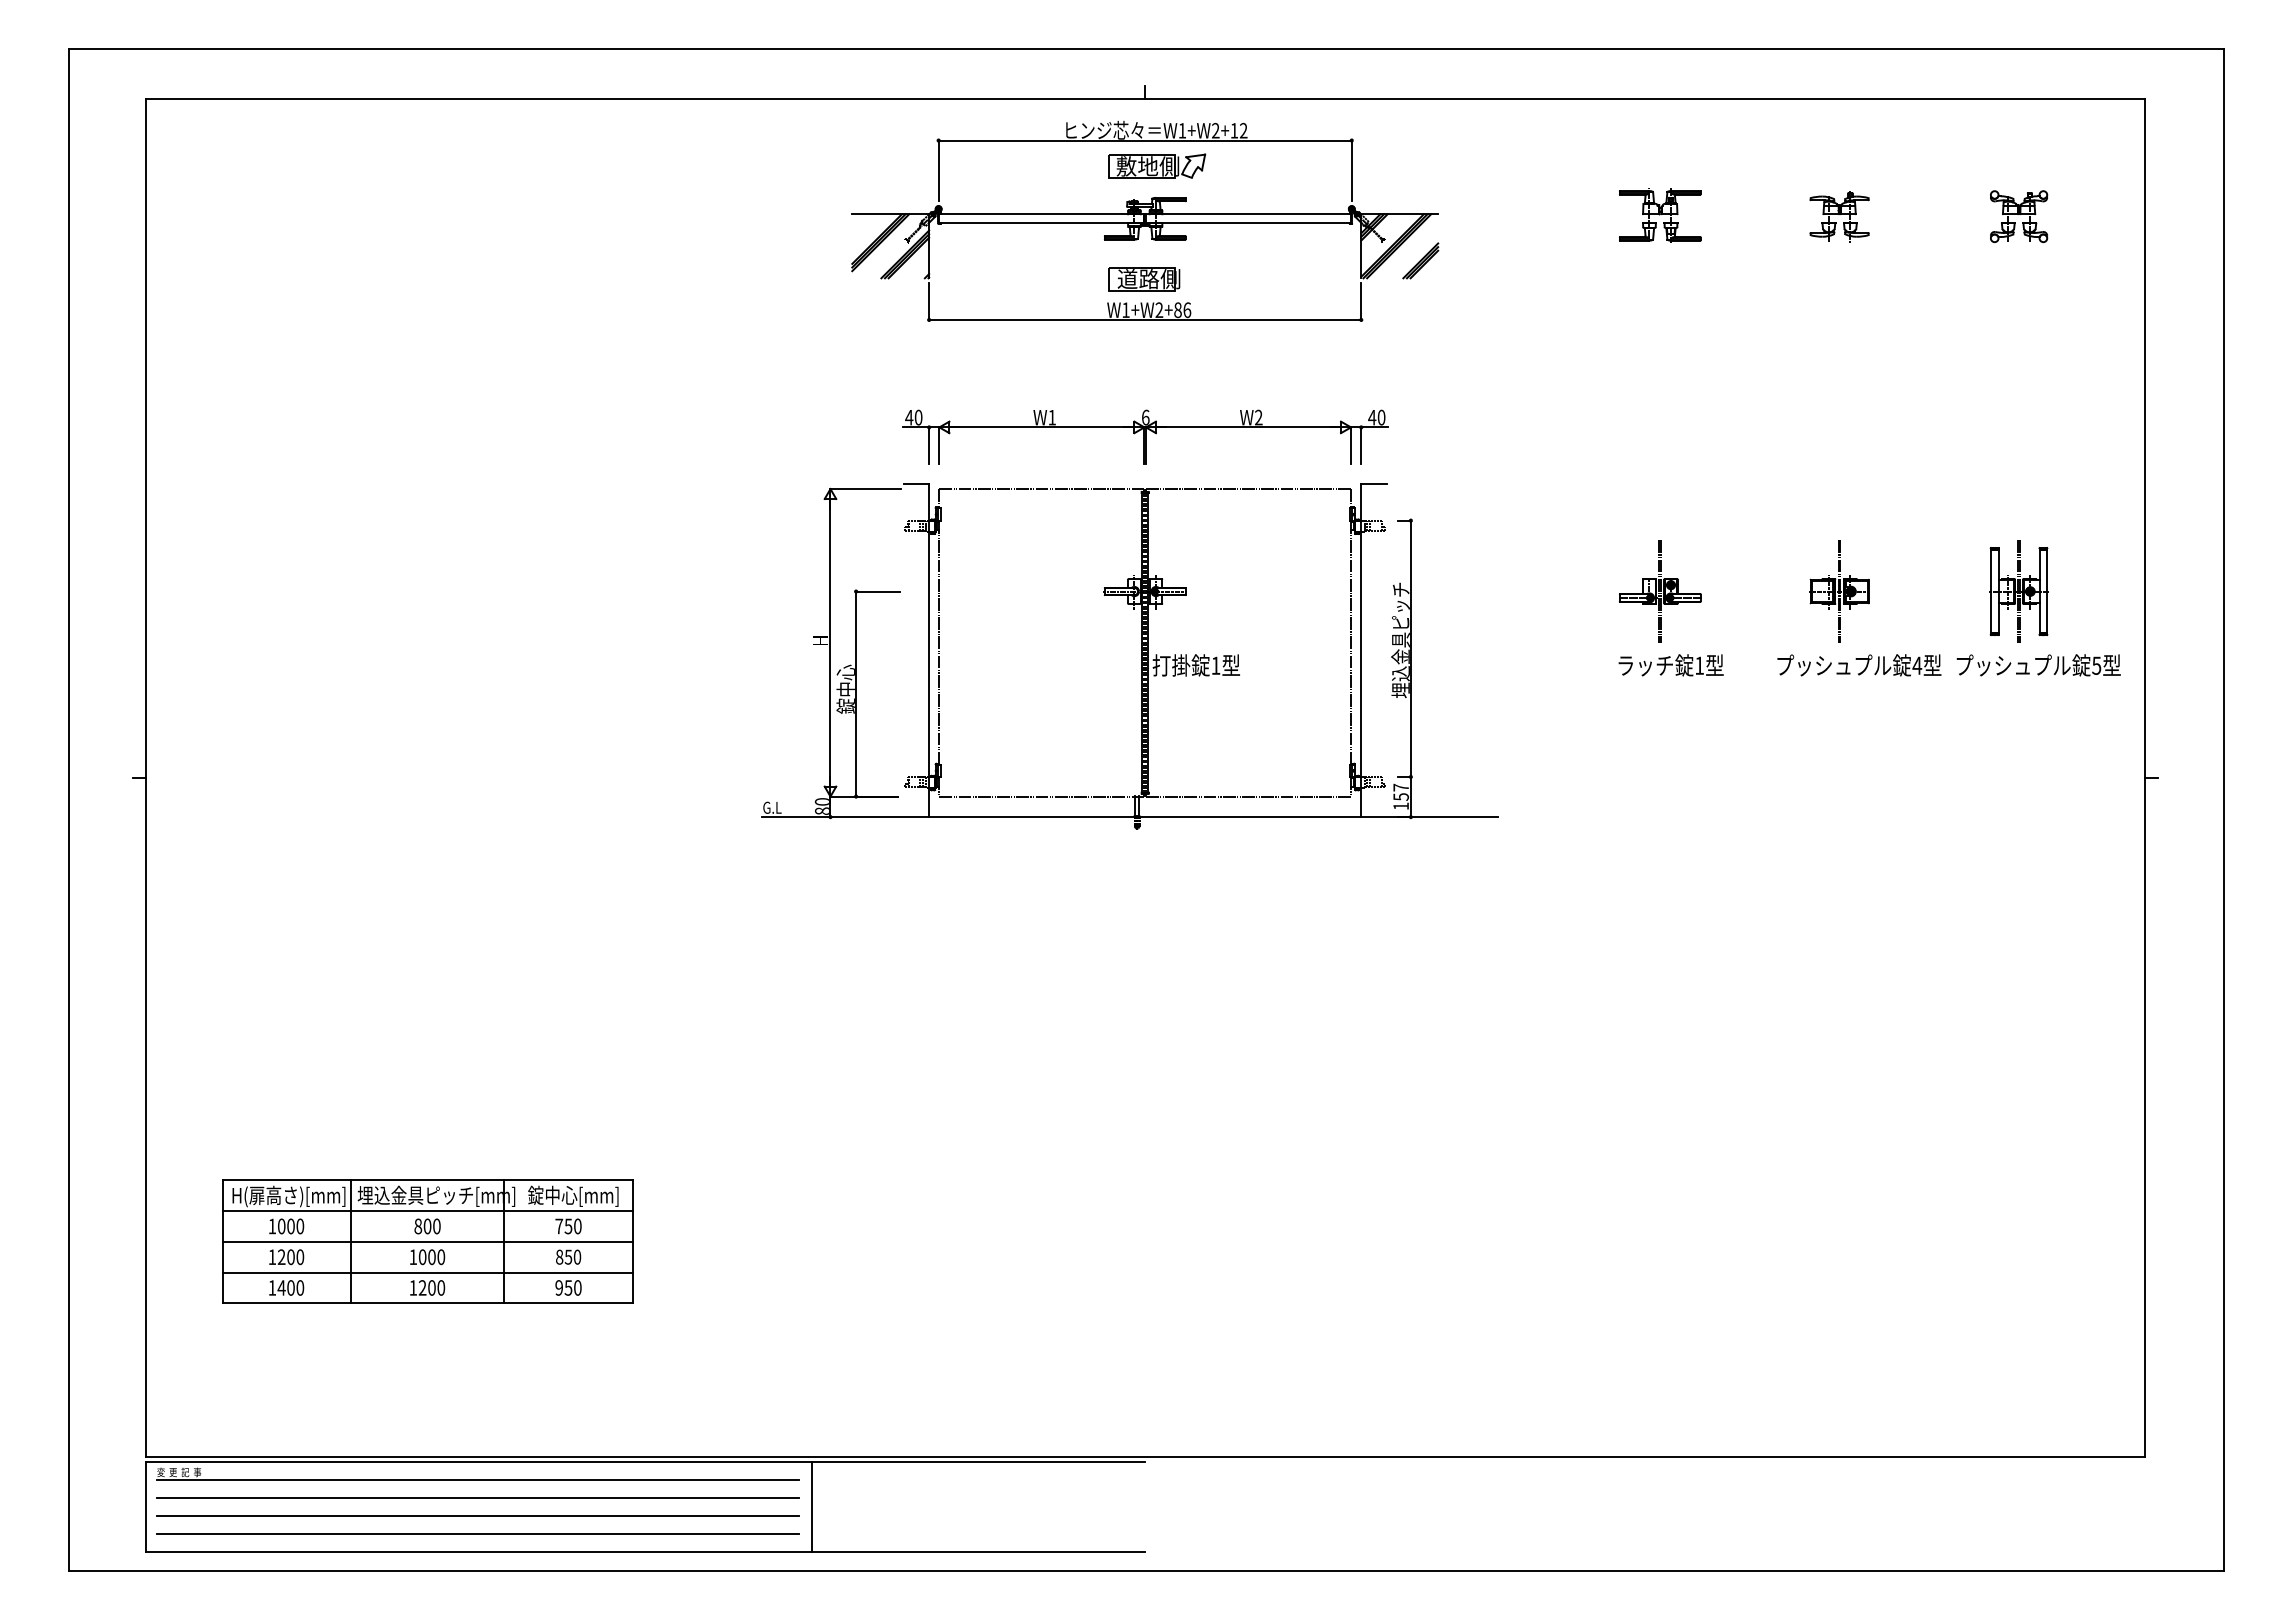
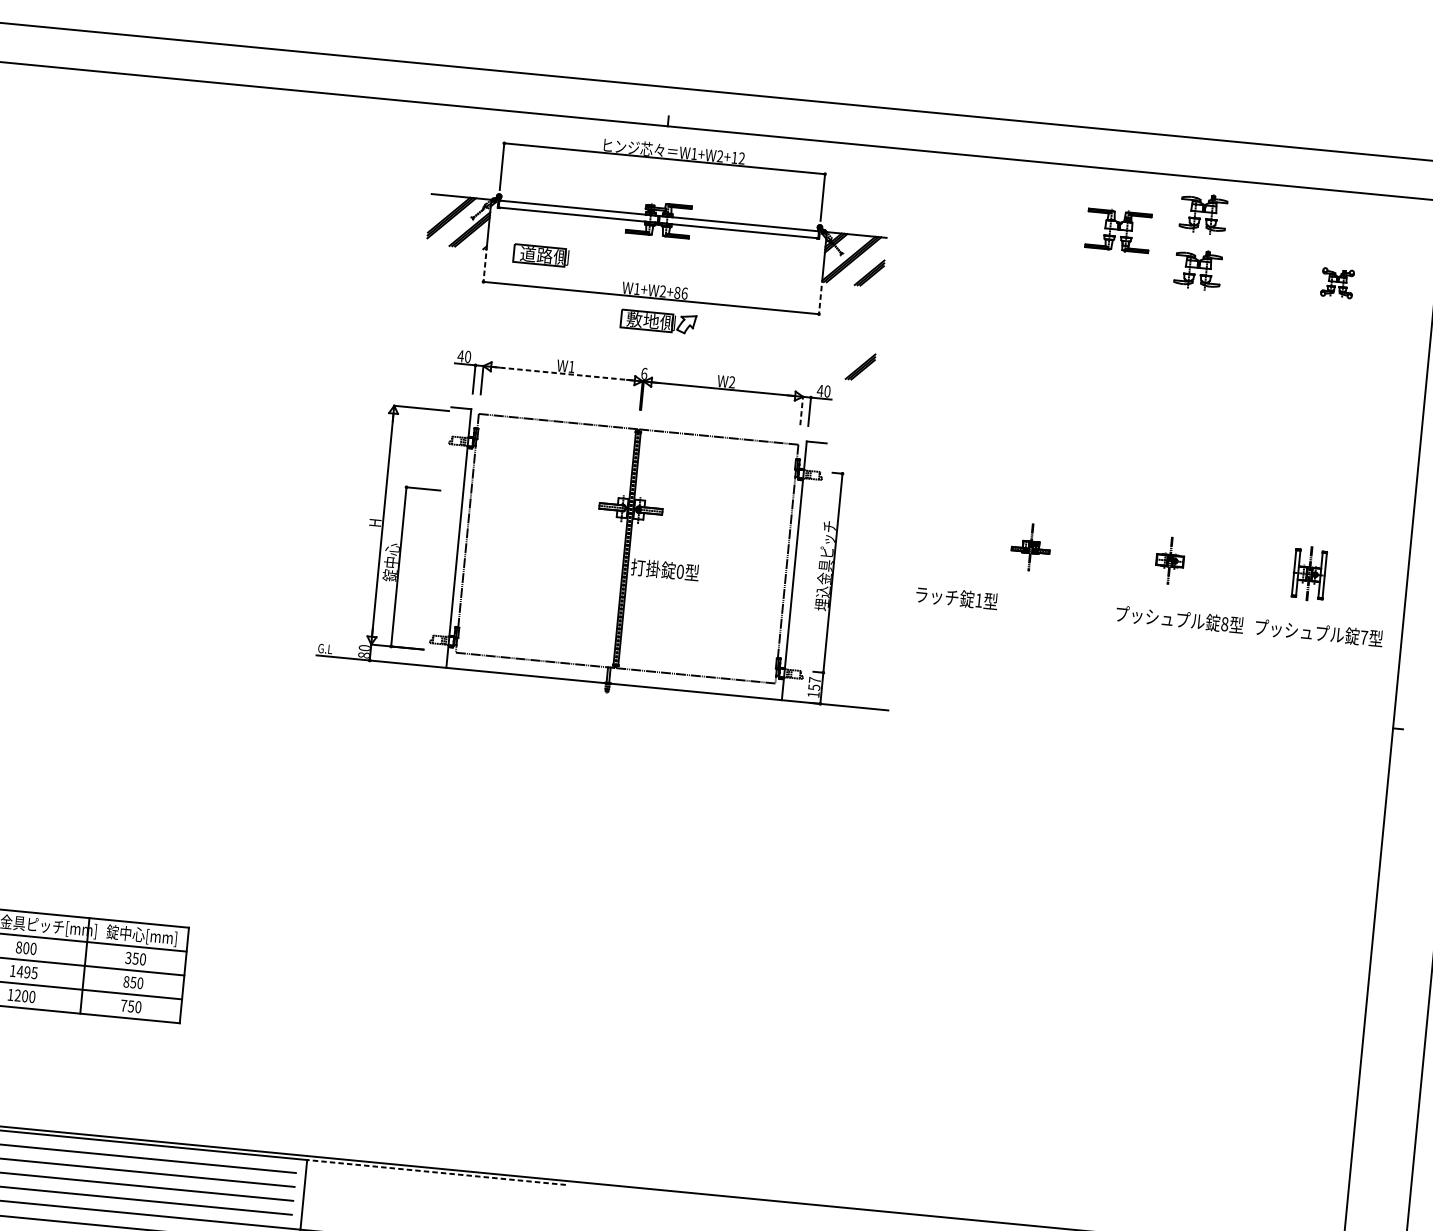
part: (1839, 144) -> (1203, 213), added
part: (1157, 165) -> (658, 321), moved
part: (1660, 215) -> (1118, 230), moved
part: (2019, 216) -> (1337, 283), size x0.7
part: (1144, 279) -> (541, 255), moved
line: (929, 302) -> (485, 268), solid -> dashed
line: (1361, 302) -> (820, 300), solid -> dashed
part: (1420, 381) -> (860, 366), added
line: (1041, 427) -> (562, 373), solid -> dashed
line: (1351, 445) -> (802, 410), solid -> dashed
part: (1660, 591) -> (1031, 547), size x0.6
part: (1839, 591) -> (1170, 560), size x0.6
part: (2018, 591) -> (1309, 574), size x0.7
text: (1215, 665) -> (680, 571), 1 -> 0
text: (1670, 665) -> (956, 598), moved
text: (1917, 665) -> (1225, 624), 4 -> 8
text: (2096, 665) -> (1364, 637), 5 -> 7
text: (559, 1226) -> (128, 958), 750 -> 350
text: (431, 1257) -> (27, 972), 1000 -> 1495
text: (559, 1287) -> (124, 1005), 950 -> 750
line: (978, 1462) -> (436, 1172), solid -> dashed

